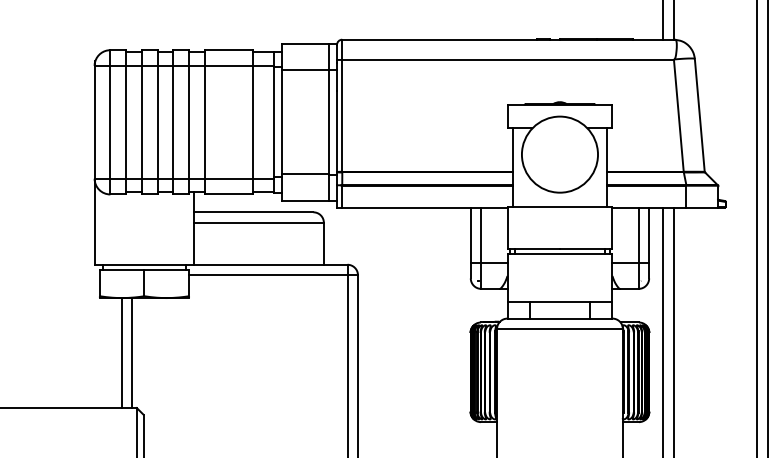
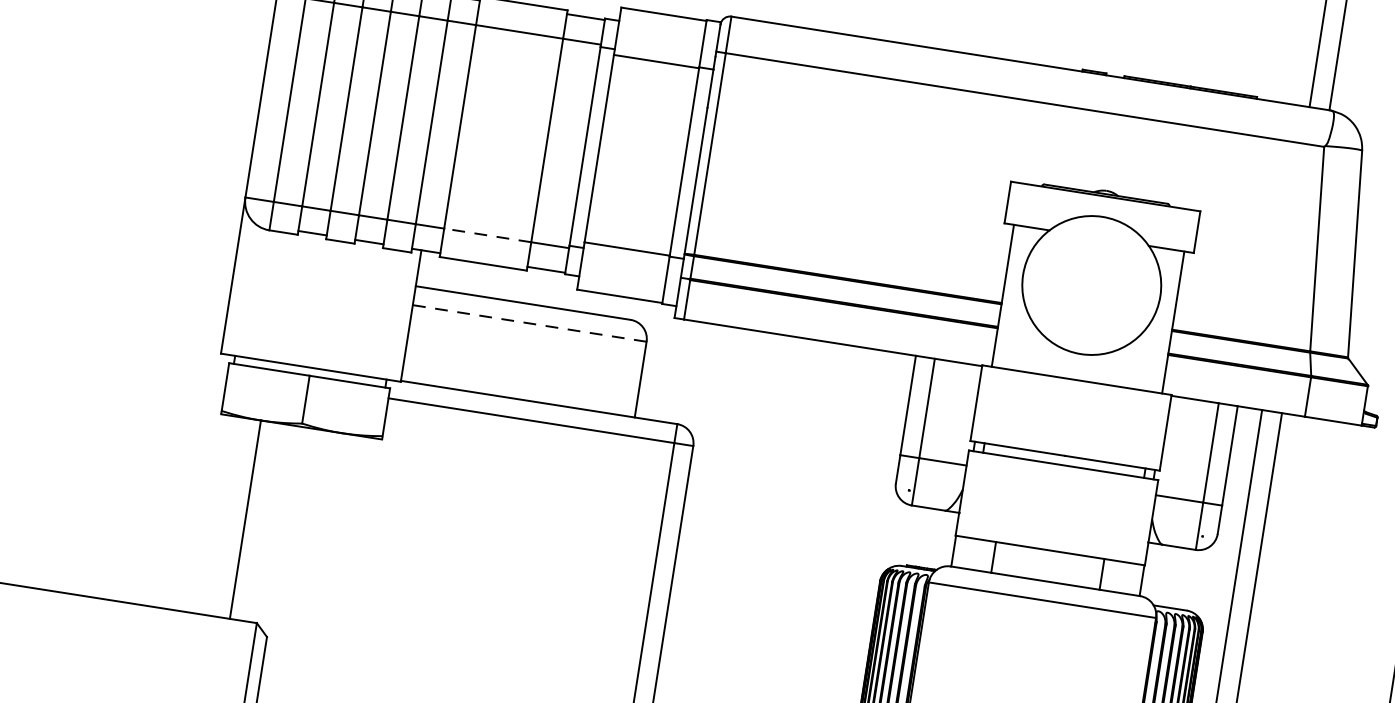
line: (228, 178) -> (487, 234), solid -> dashed
line: (259, 222) -> (530, 323), solid -> dashed
line: (132, 353) -> (264, 523), removed

